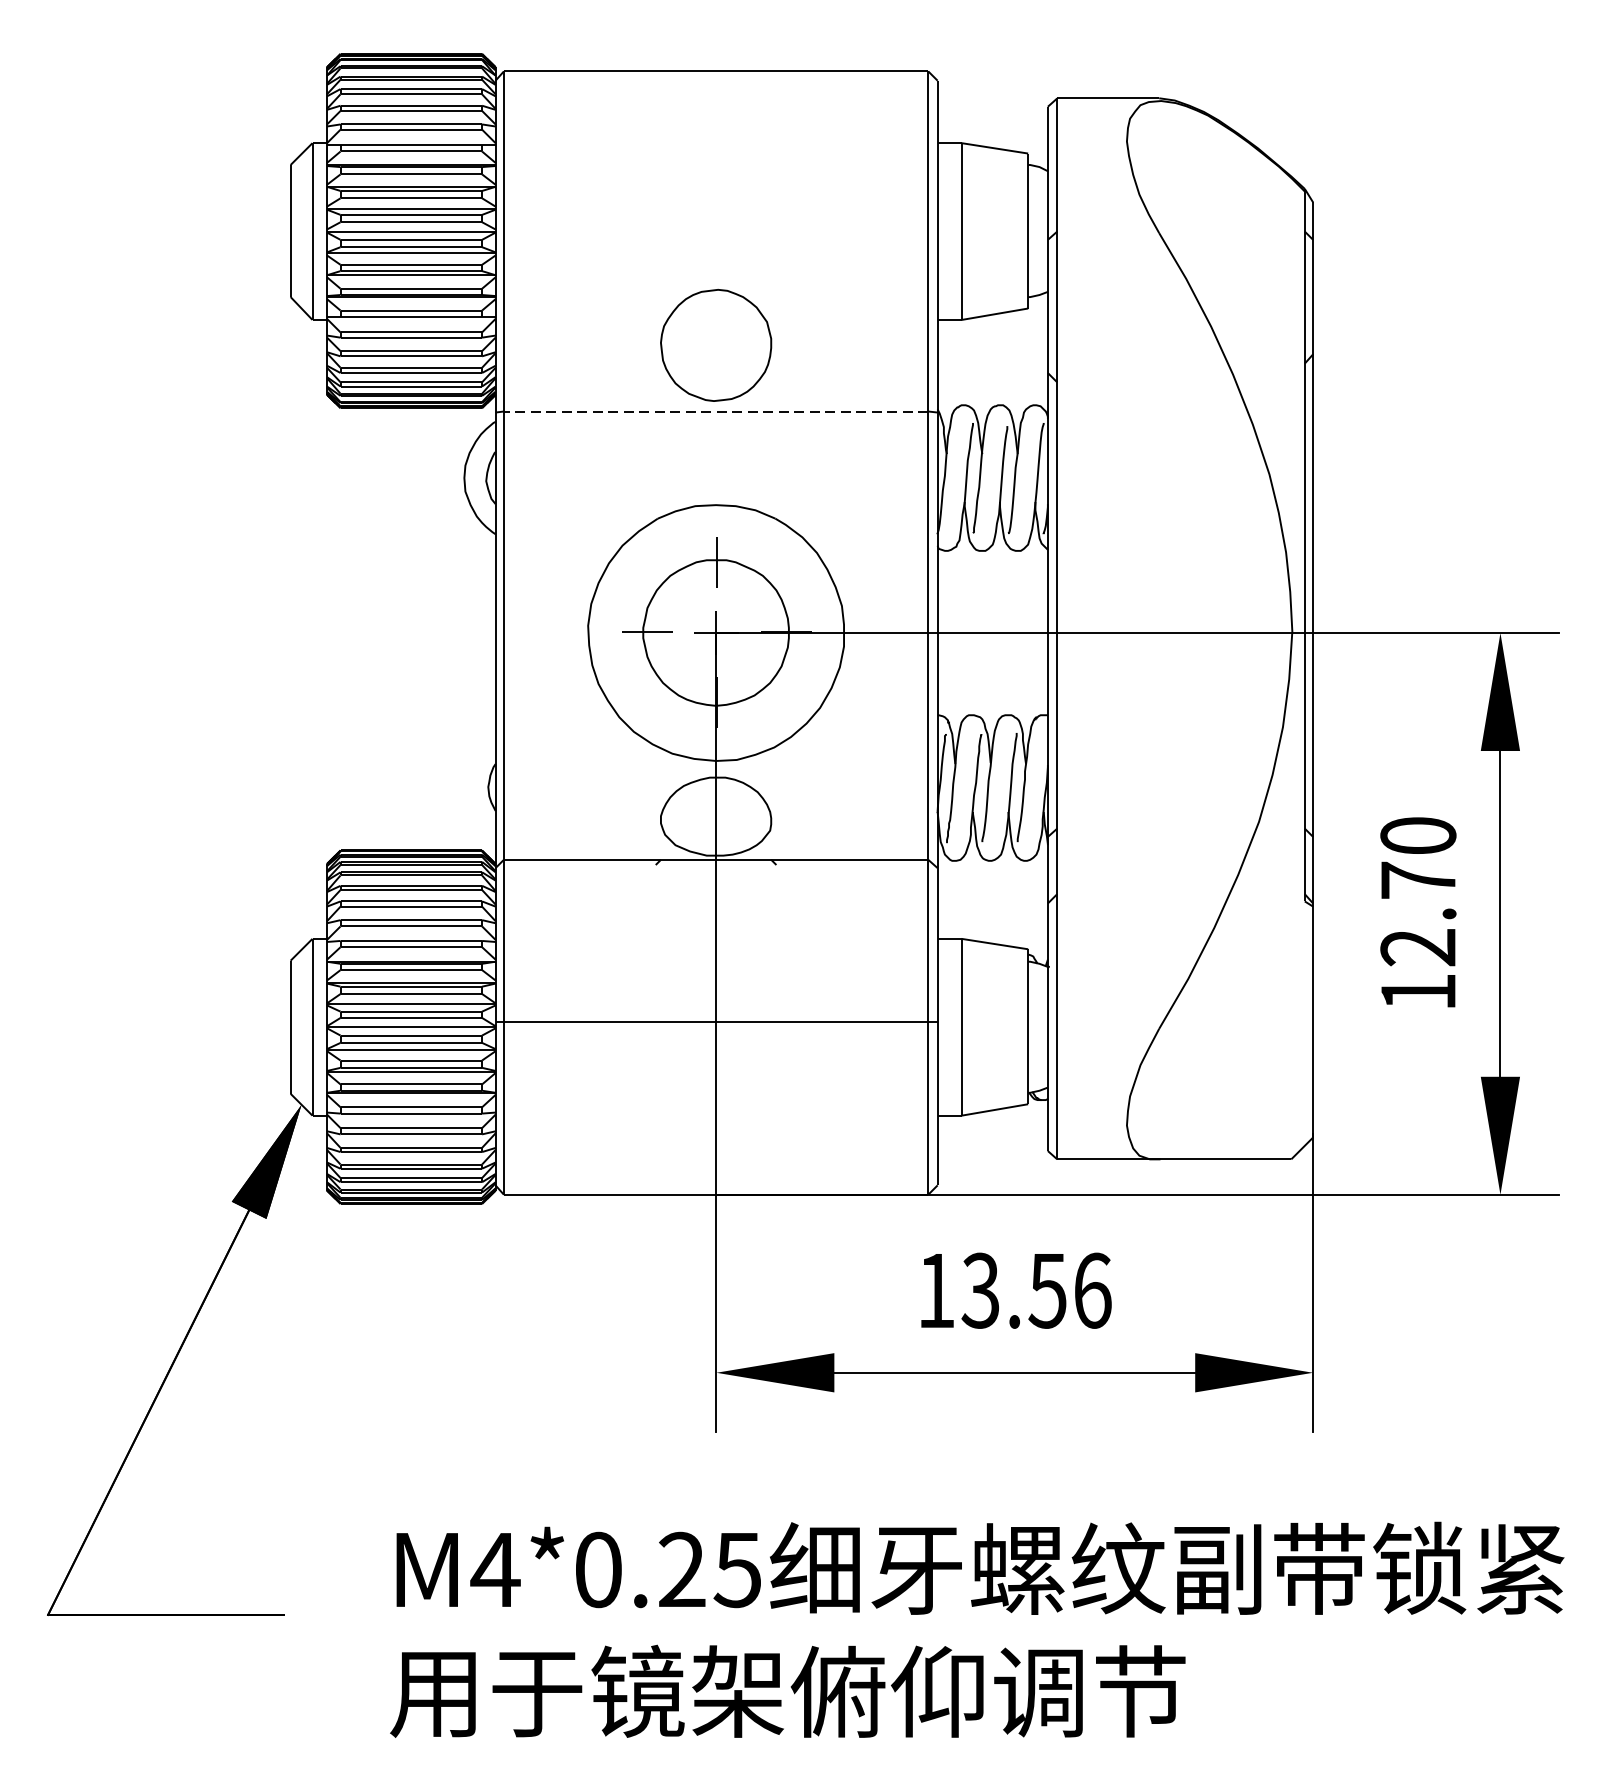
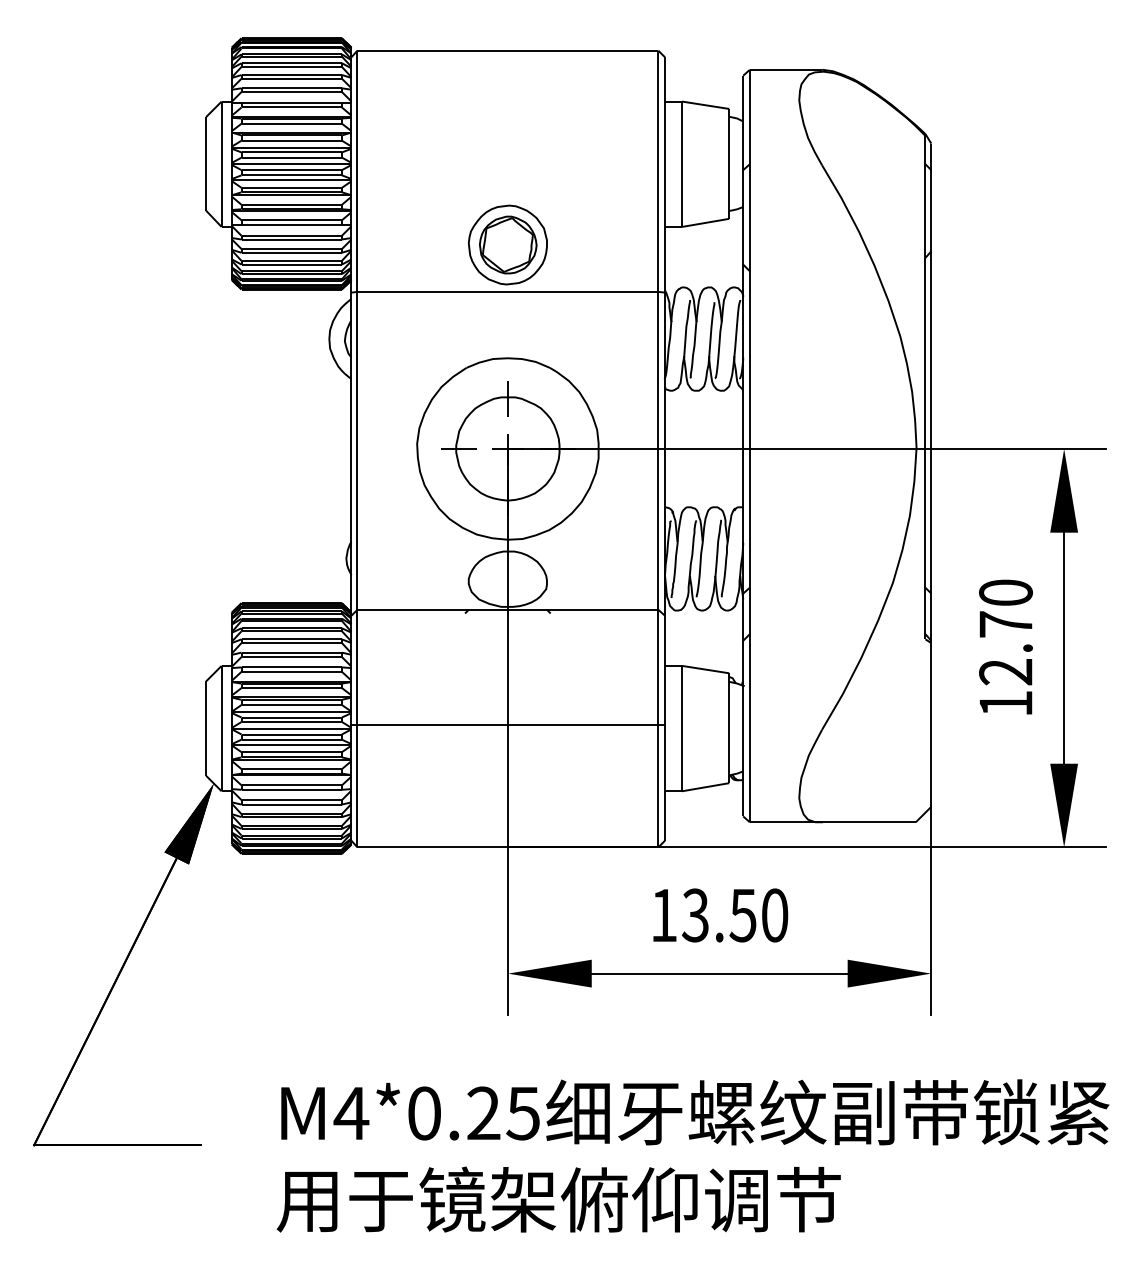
part: (716, 344) -> (508, 244), added
line: (715, 410) -> (507, 291), dashed -> solid
text: (1093, 1290) -> (775, 915), 13.56 -> 13.50

